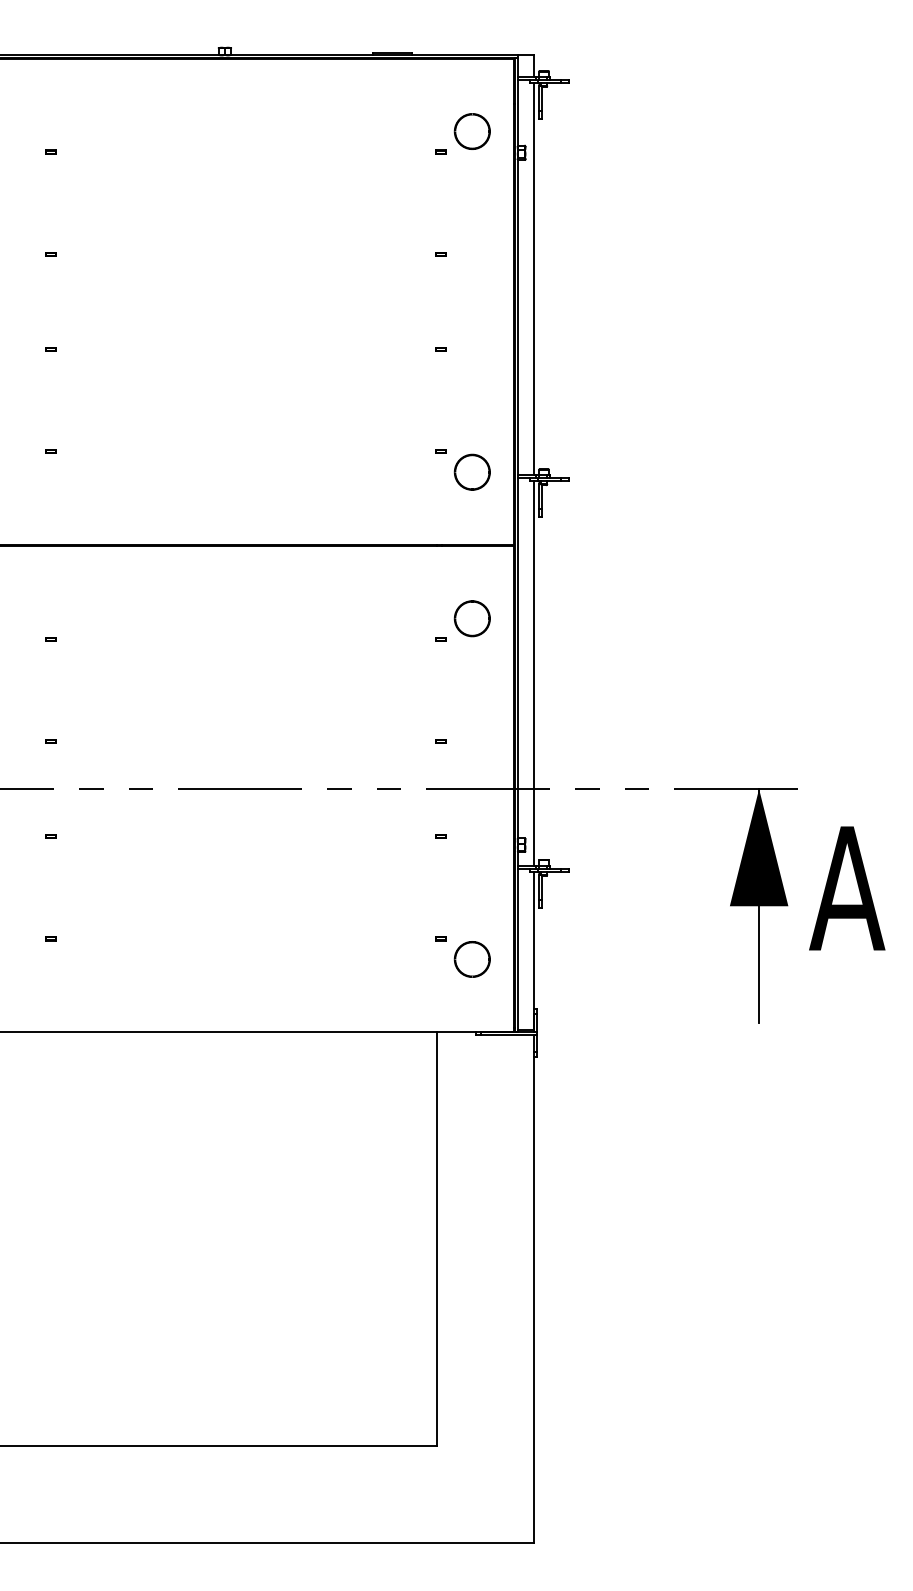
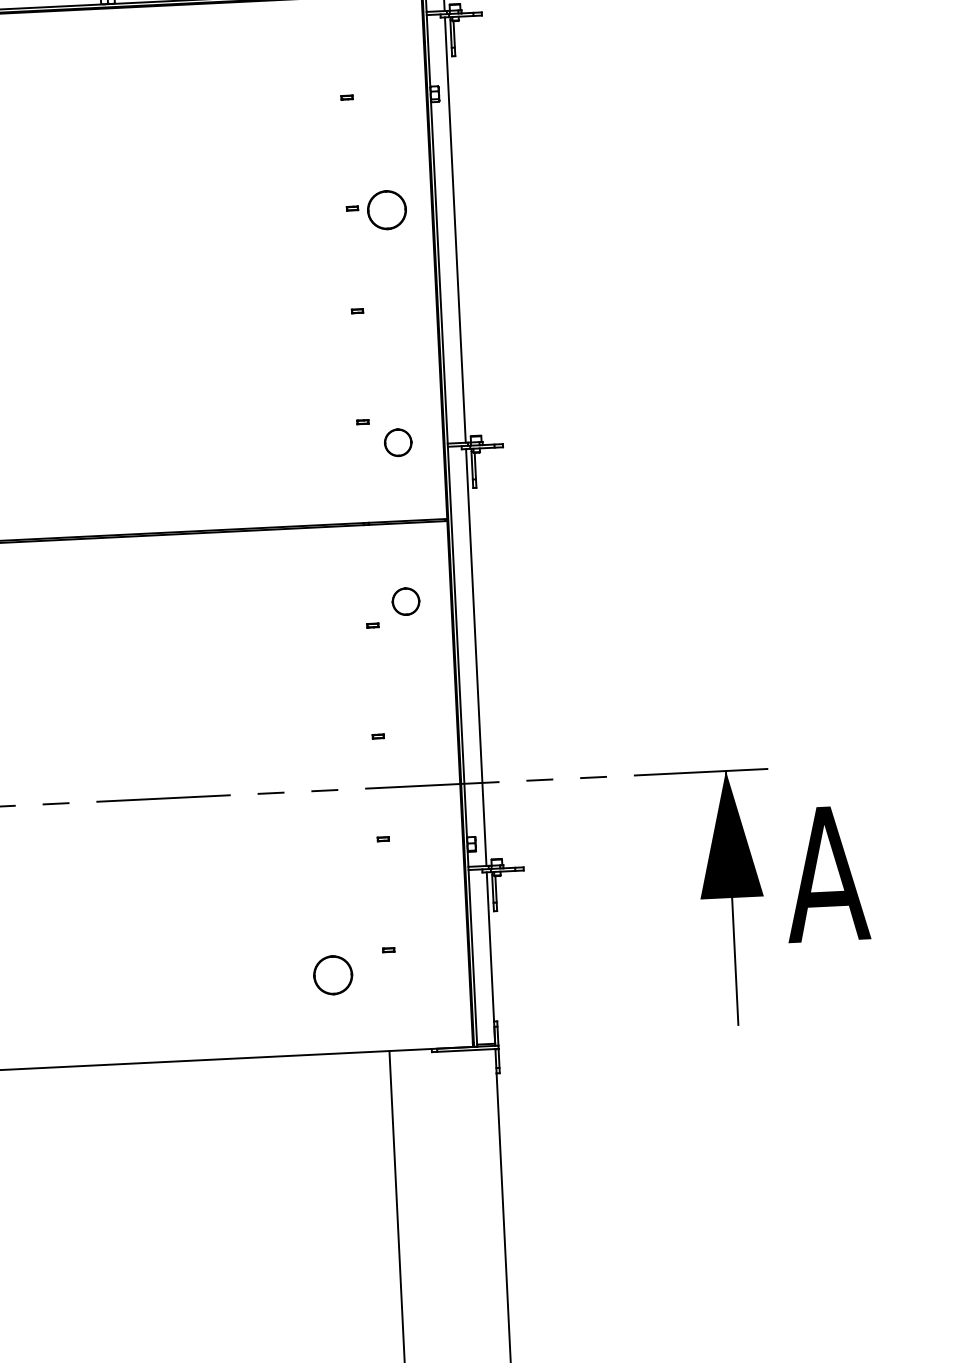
part: (471, 131) -> (386, 210), moved
part: (471, 471) -> (397, 442), size x0.7
part: (471, 618) -> (405, 601), size x0.7
part: (471, 959) -> (332, 975), moved

